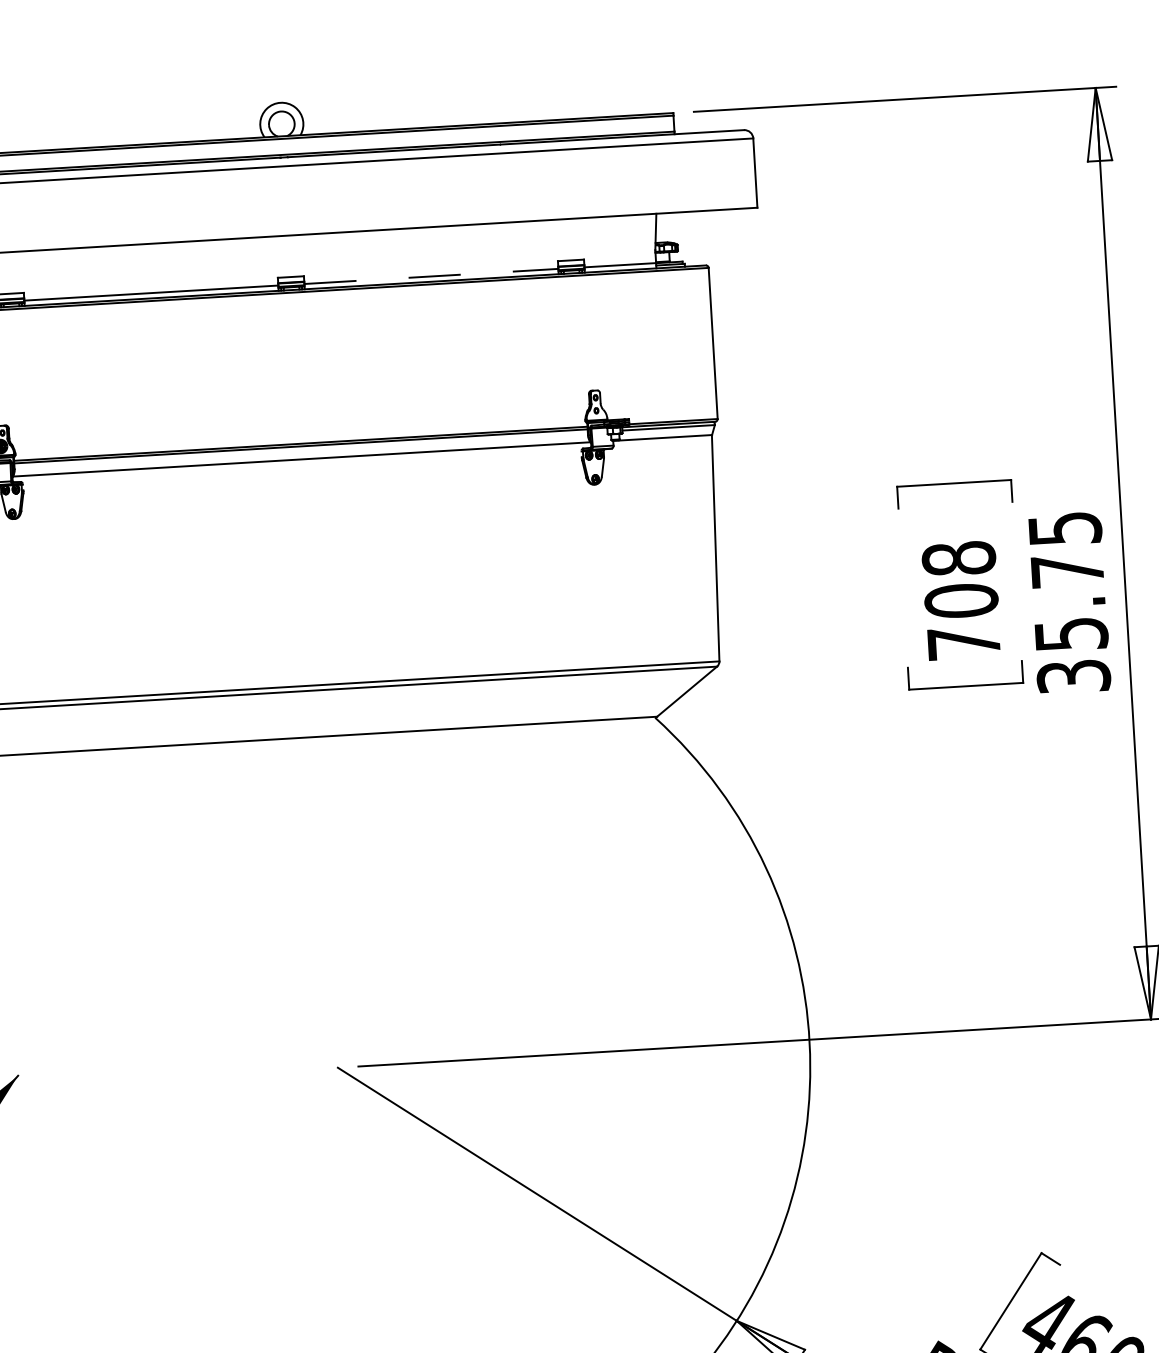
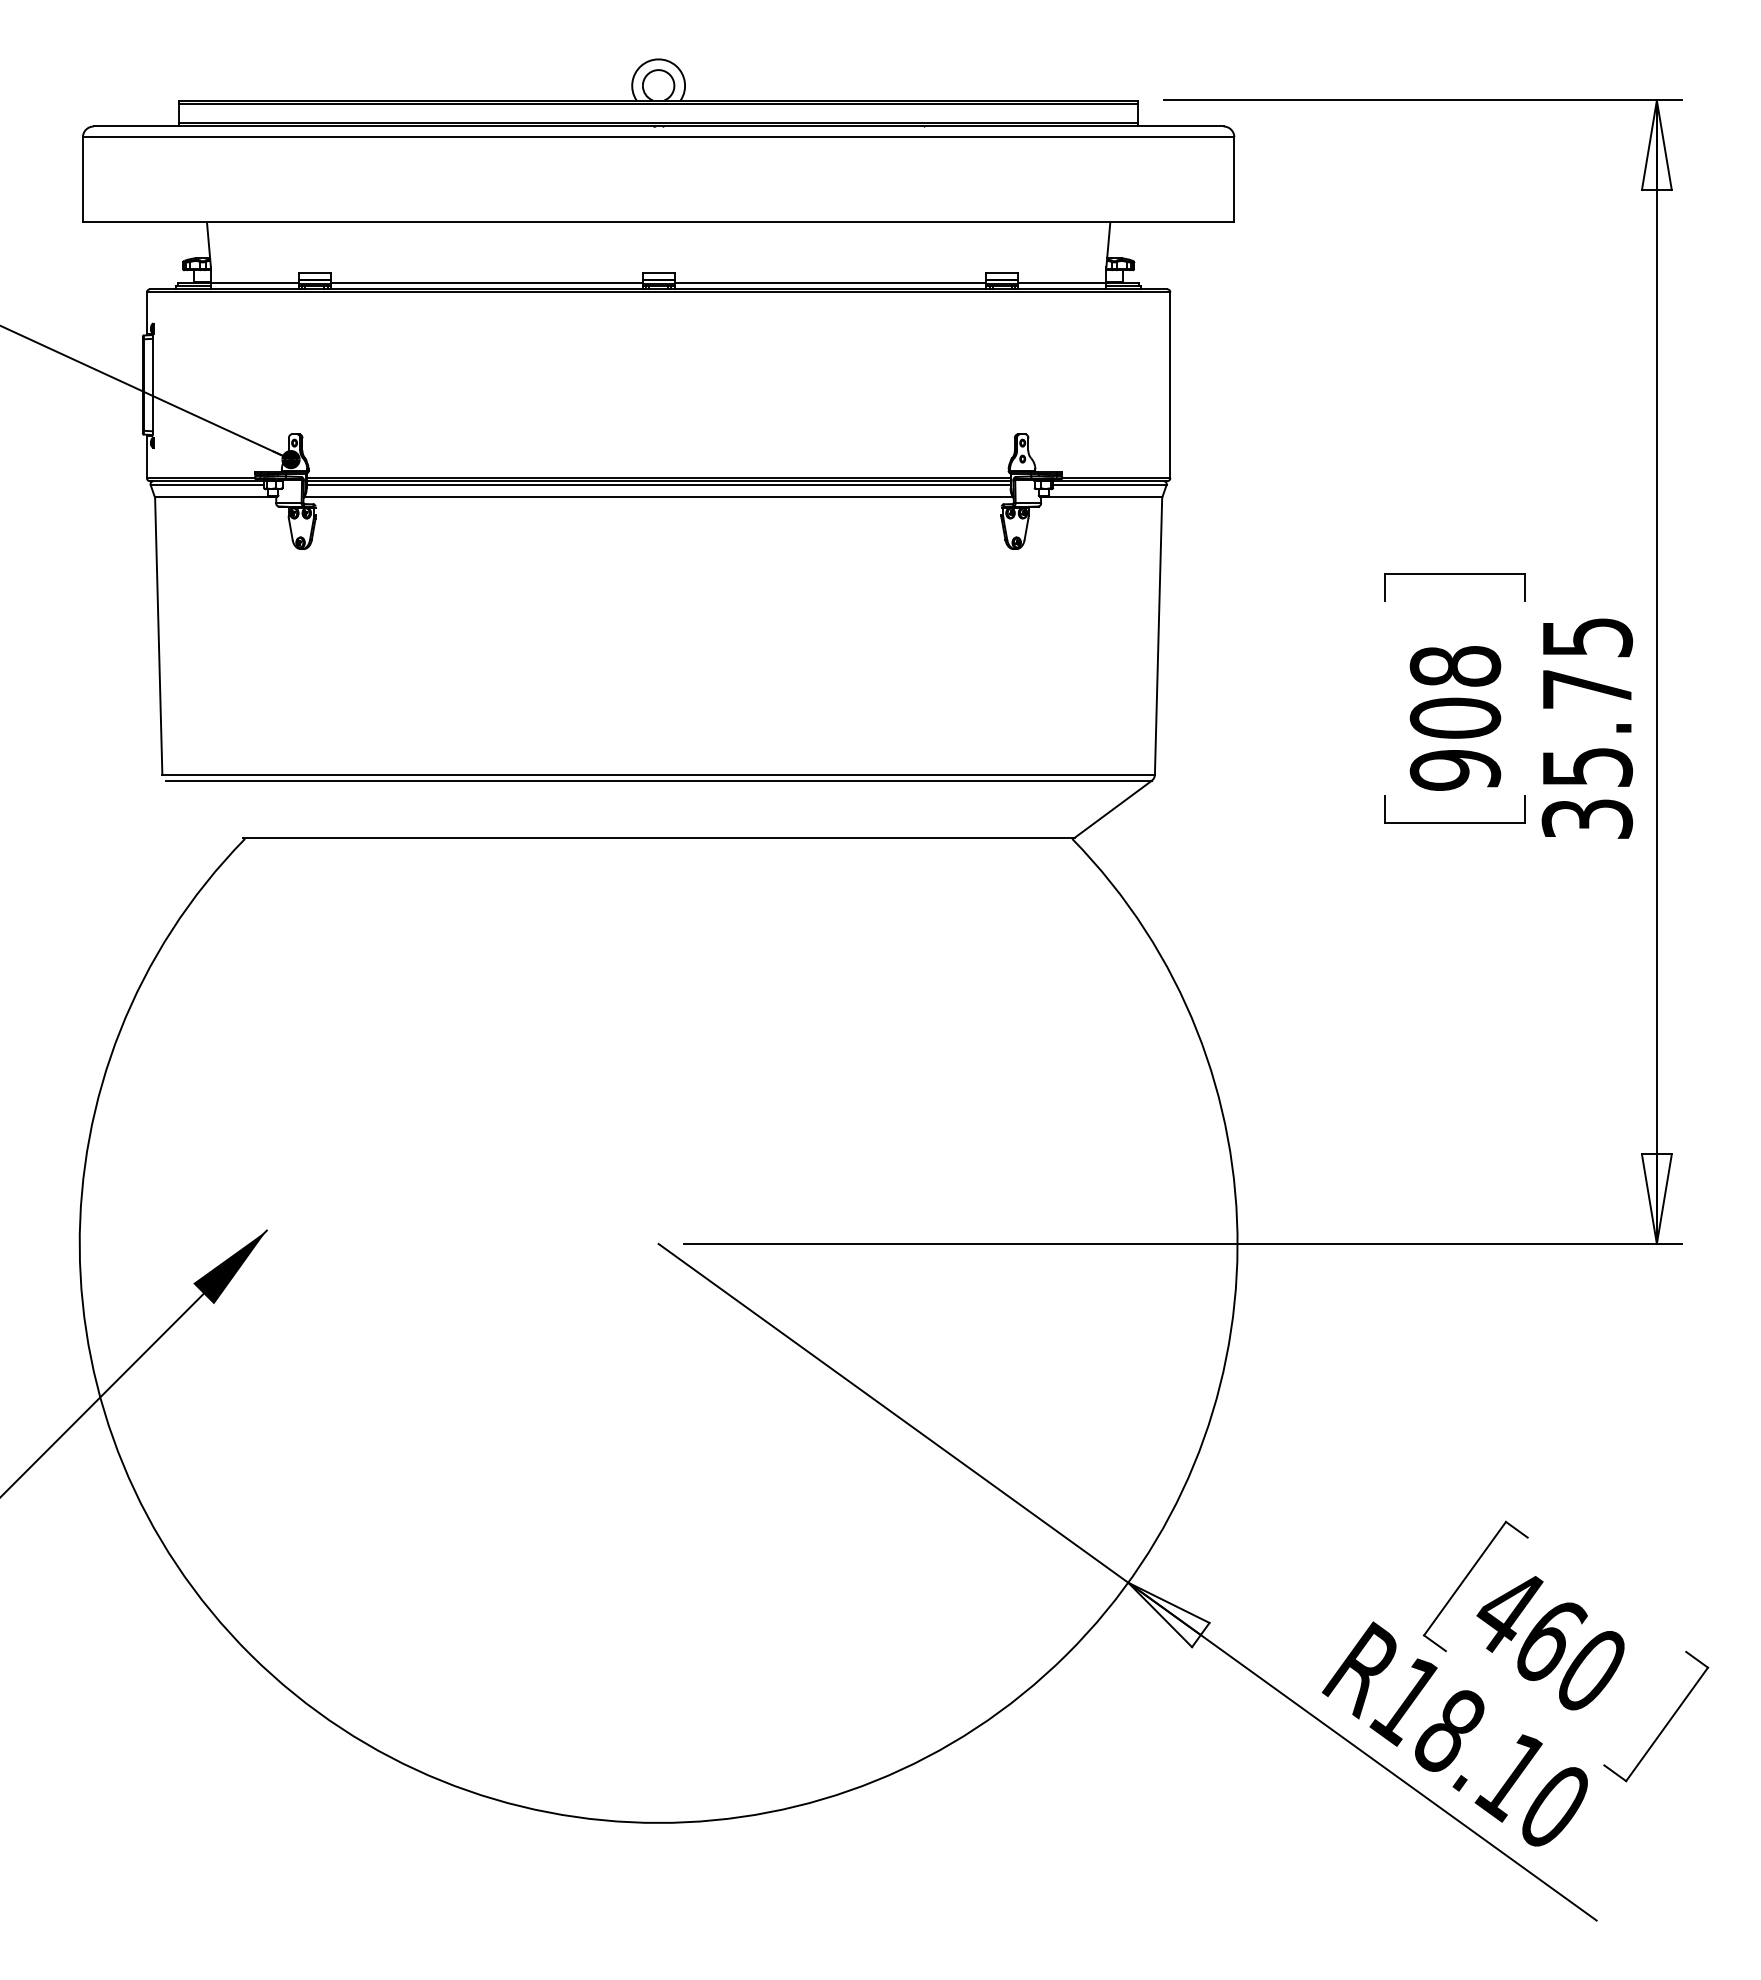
line: (431, 276) -> (830, 282), dashed -> solid
line: (301, 449) -> (658, 485), added
text: (964, 643) -> (1455, 770), 708 -> 908

